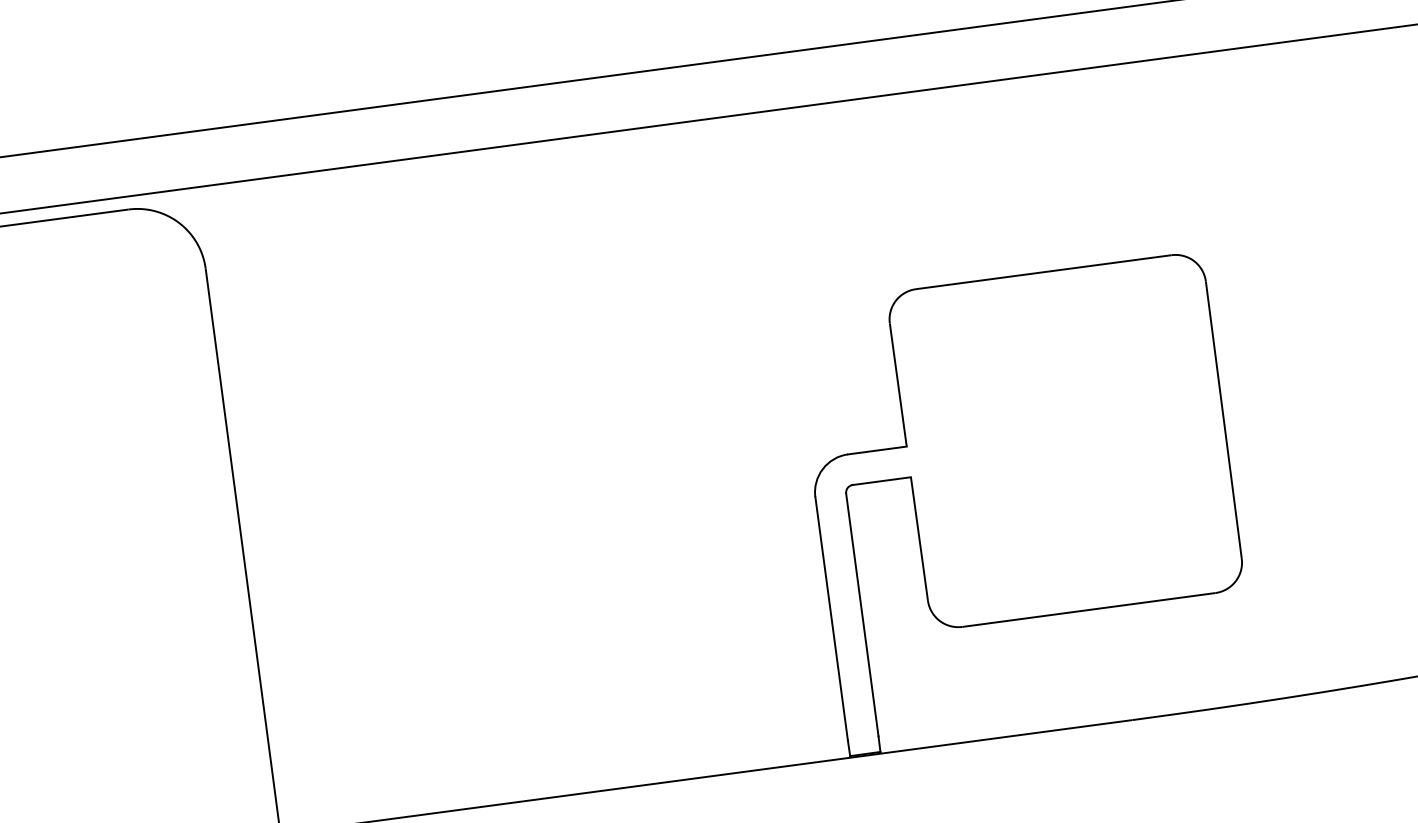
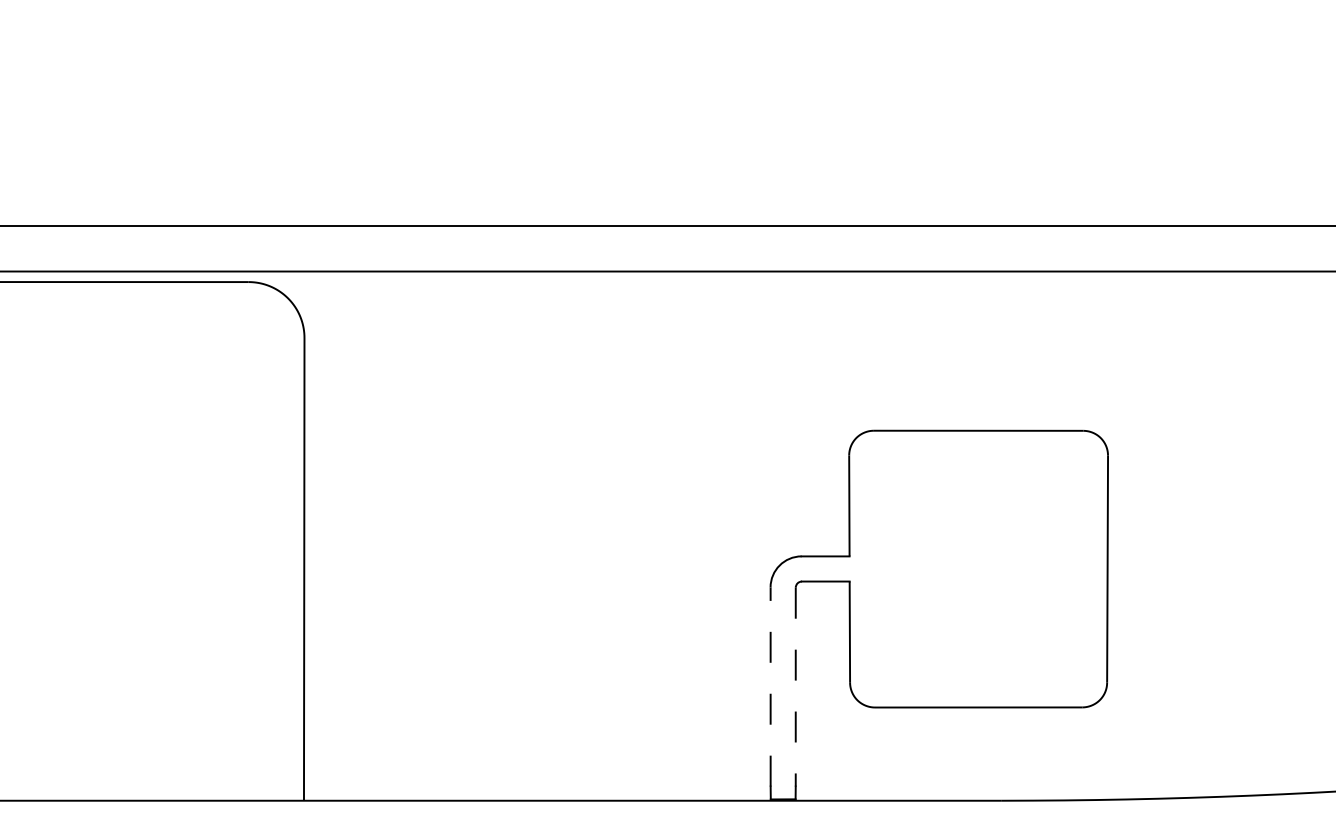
line: (862, 615) -> (795, 687), solid -> dashed
line: (831, 619) -> (770, 687), solid -> dashed

